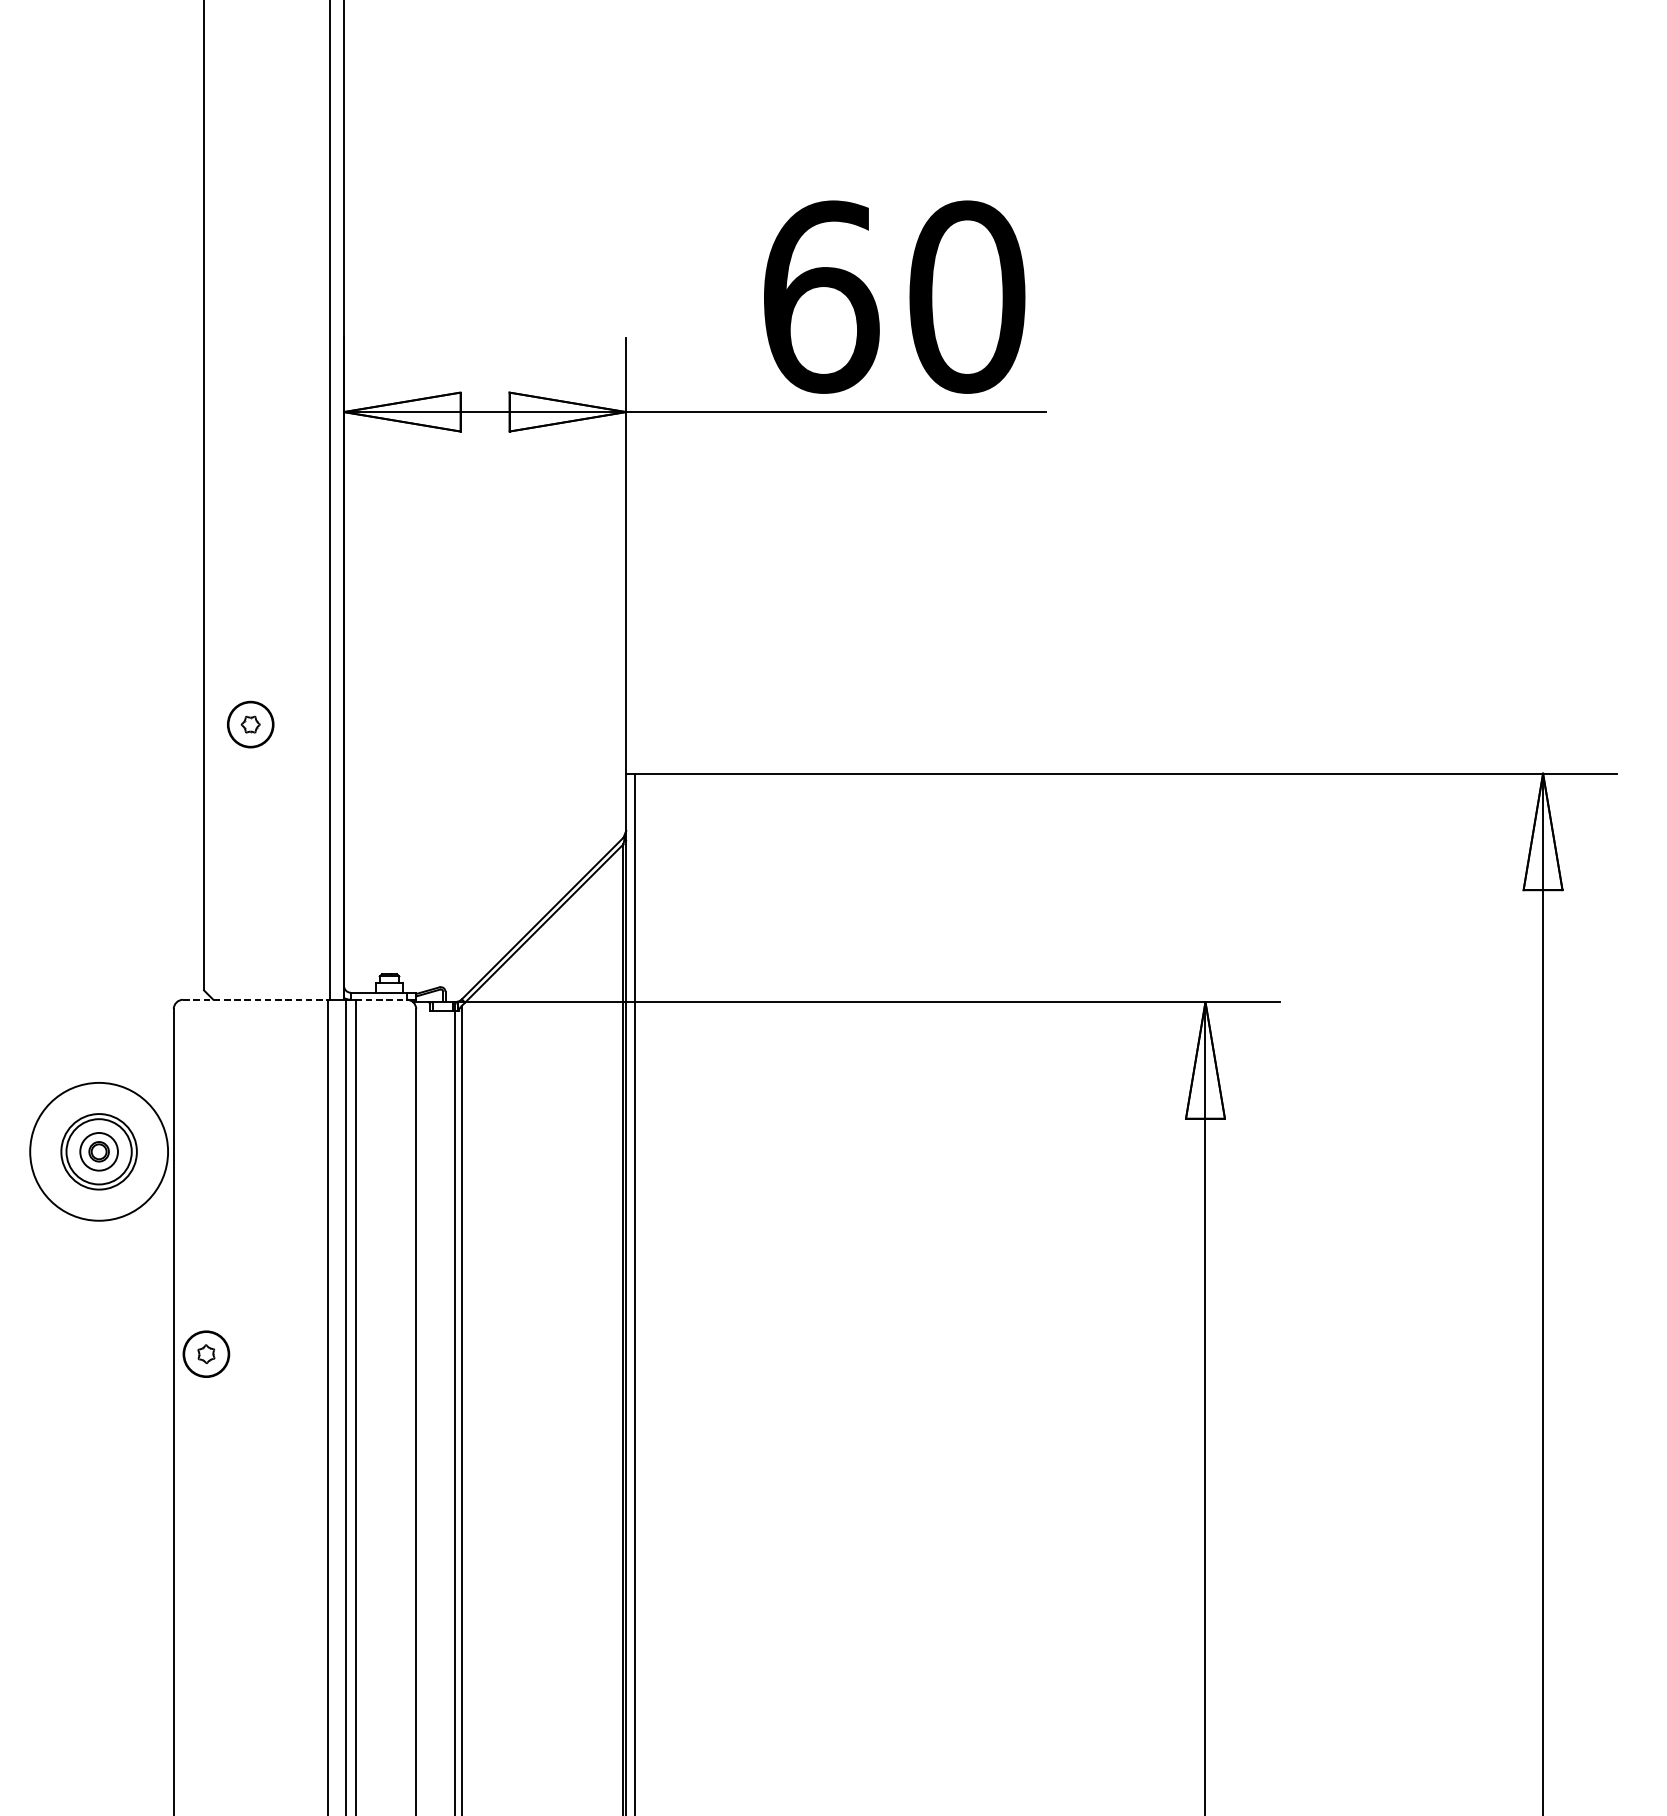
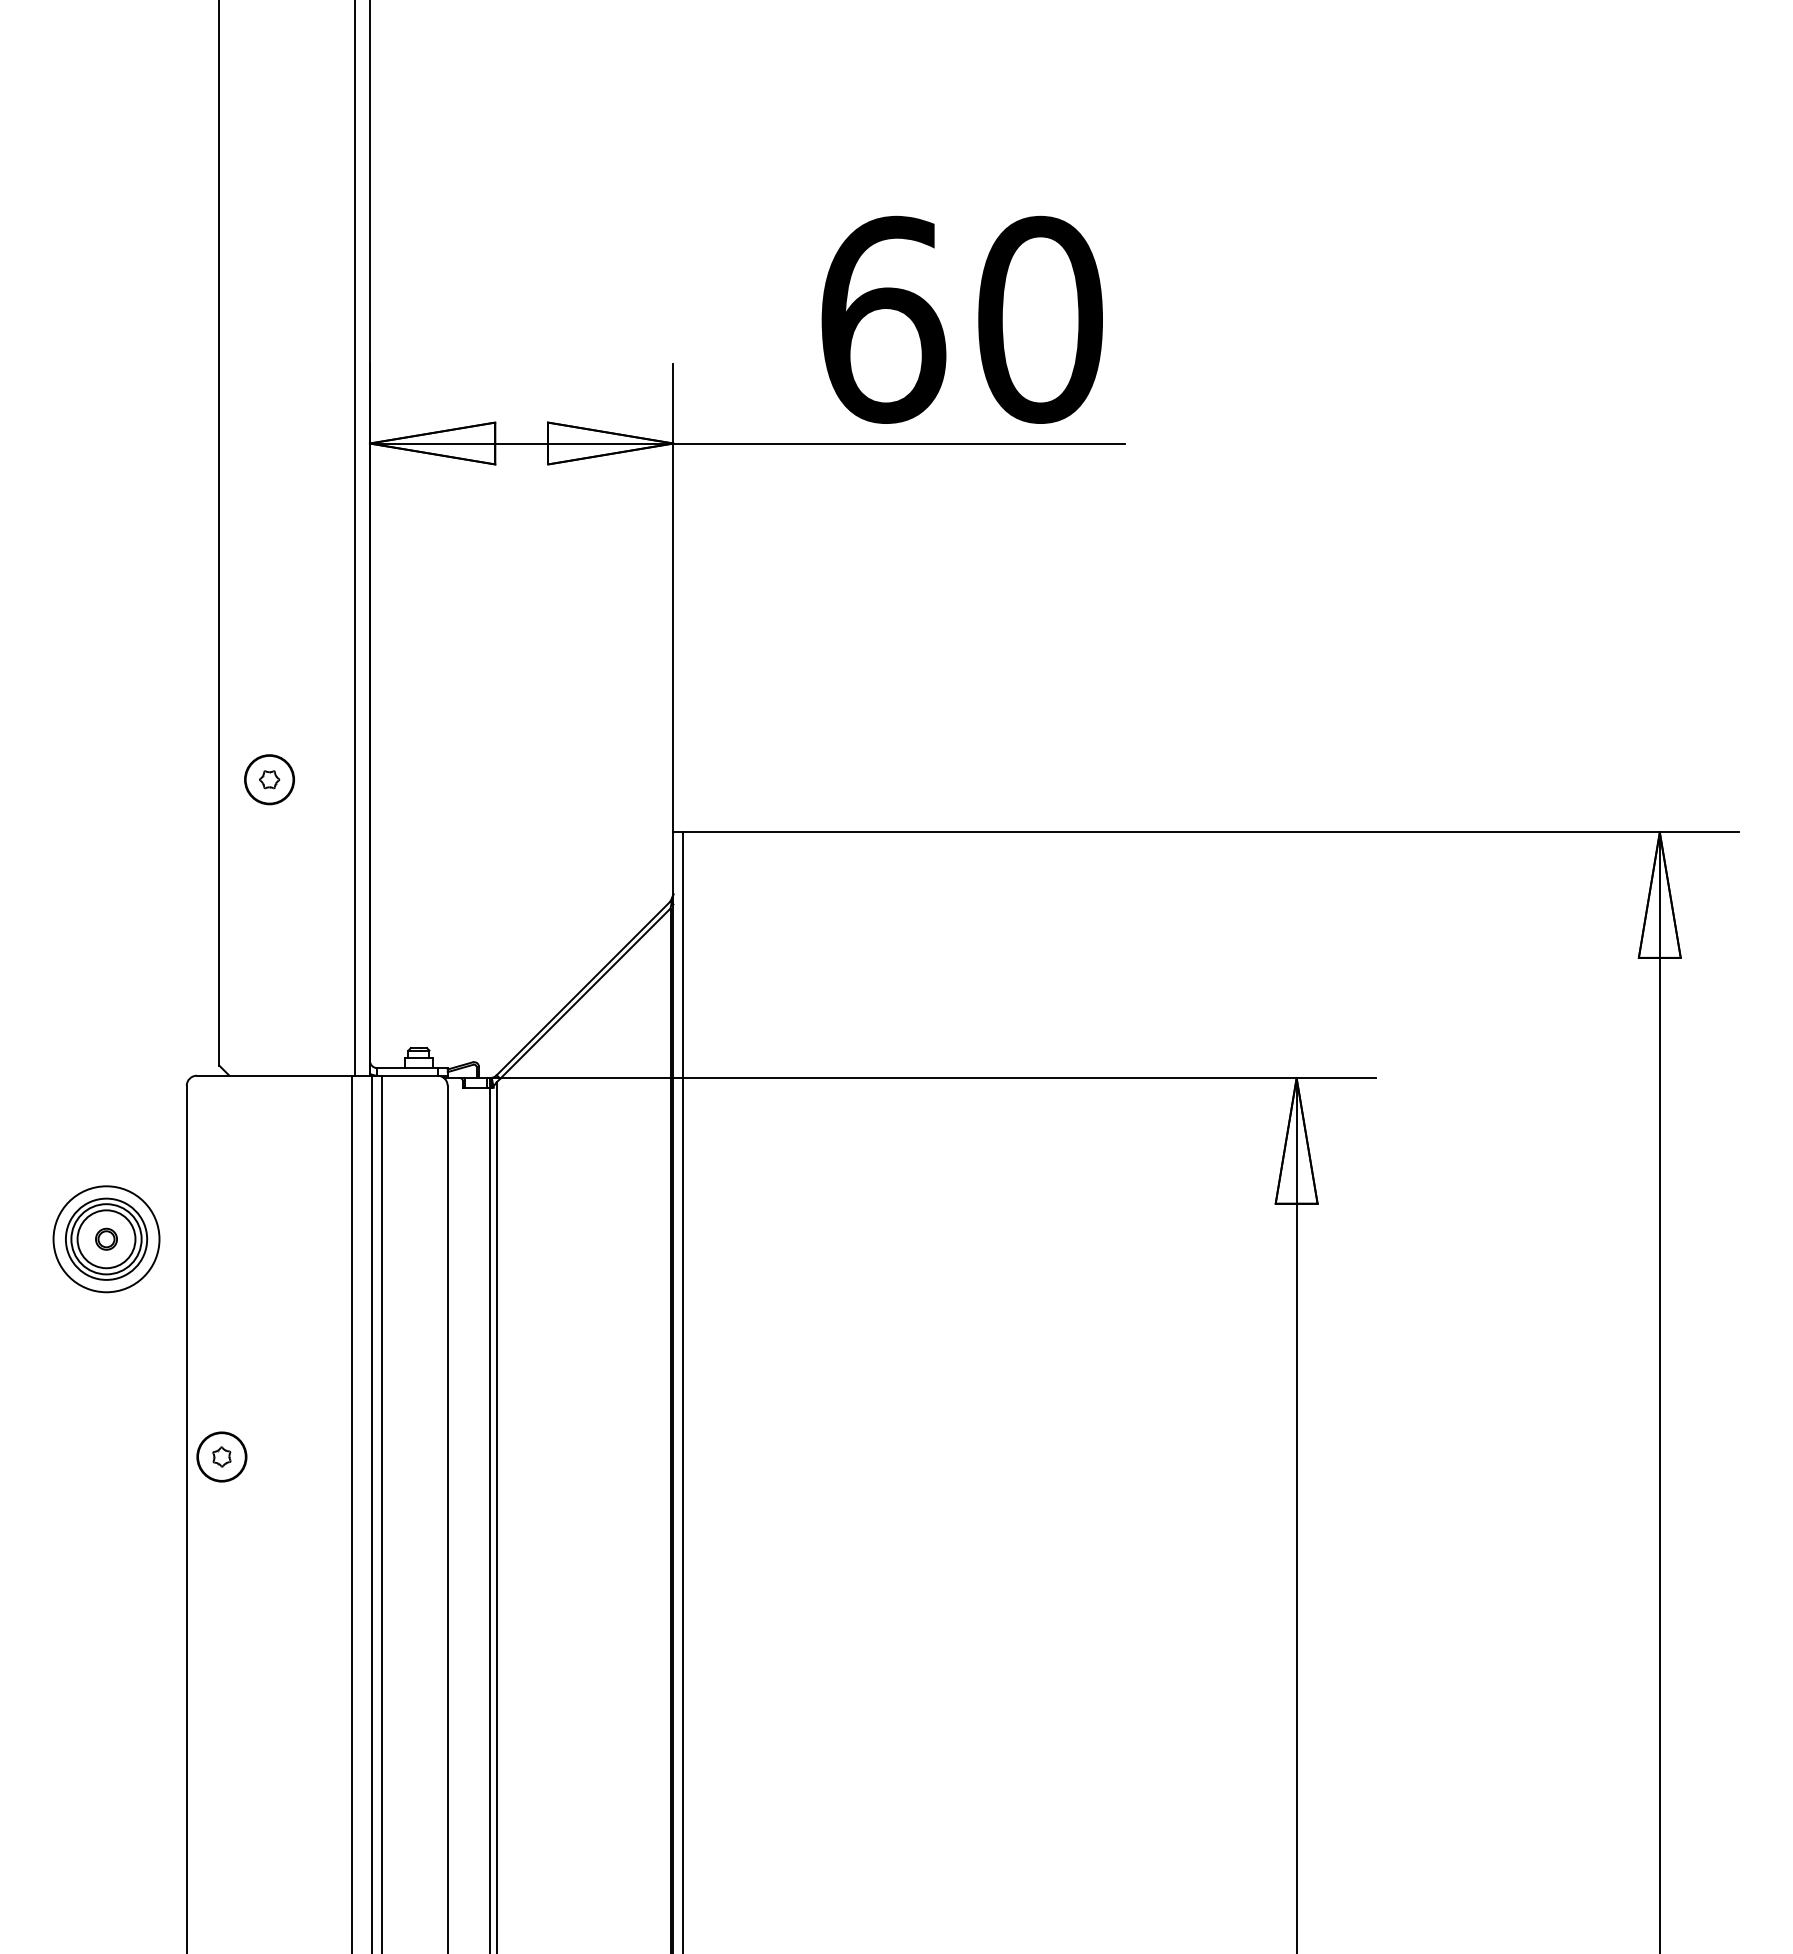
line: (255, 999) -> (274, 1075), dashed -> solid
line: (381, 999) -> (410, 1075), dashed -> solid
circle: (99, 1152) -> (106, 1239), size x0.71
circle: (99, 1152) -> (106, 1239), size x1.43

